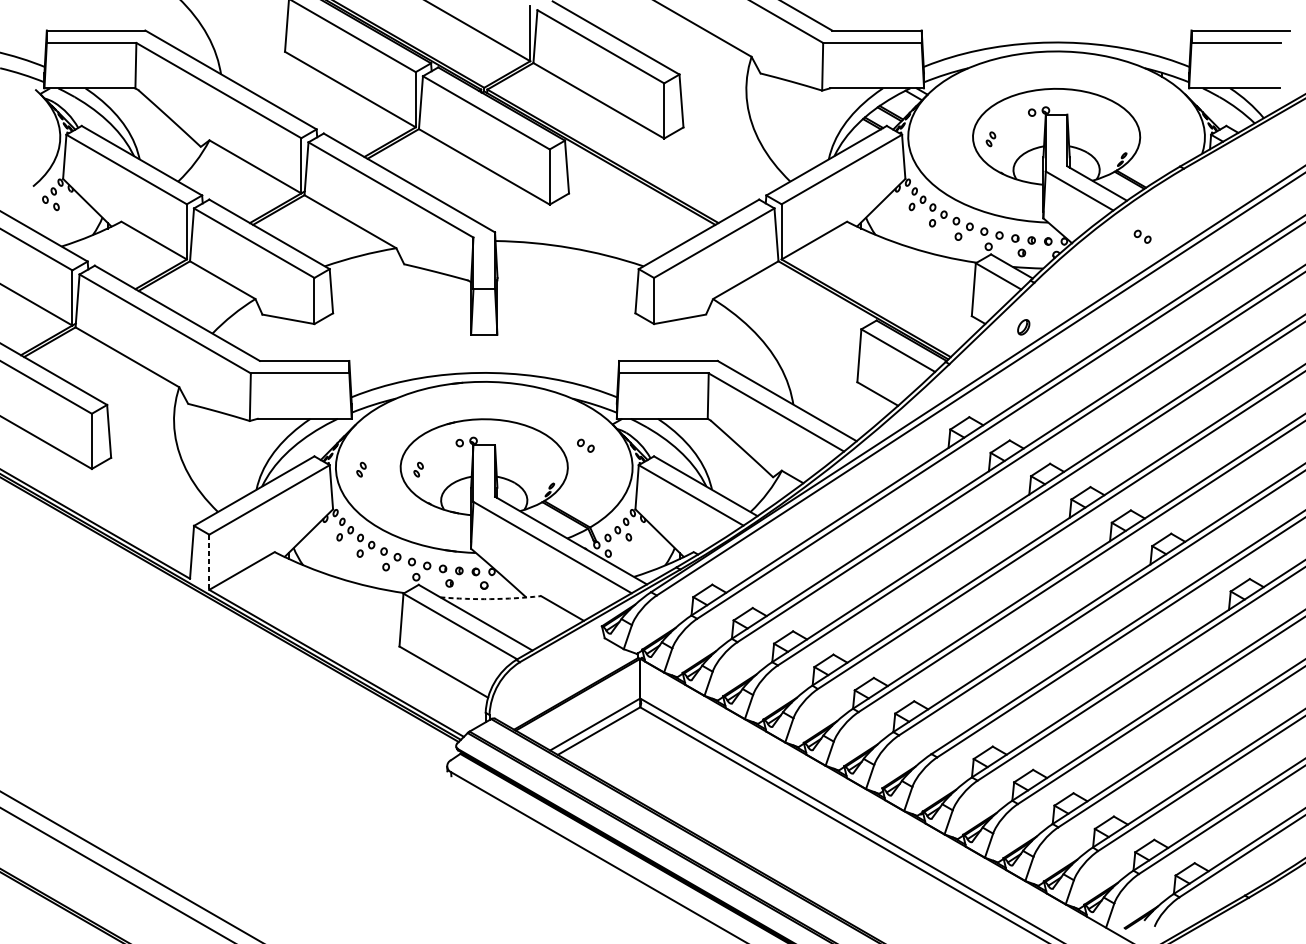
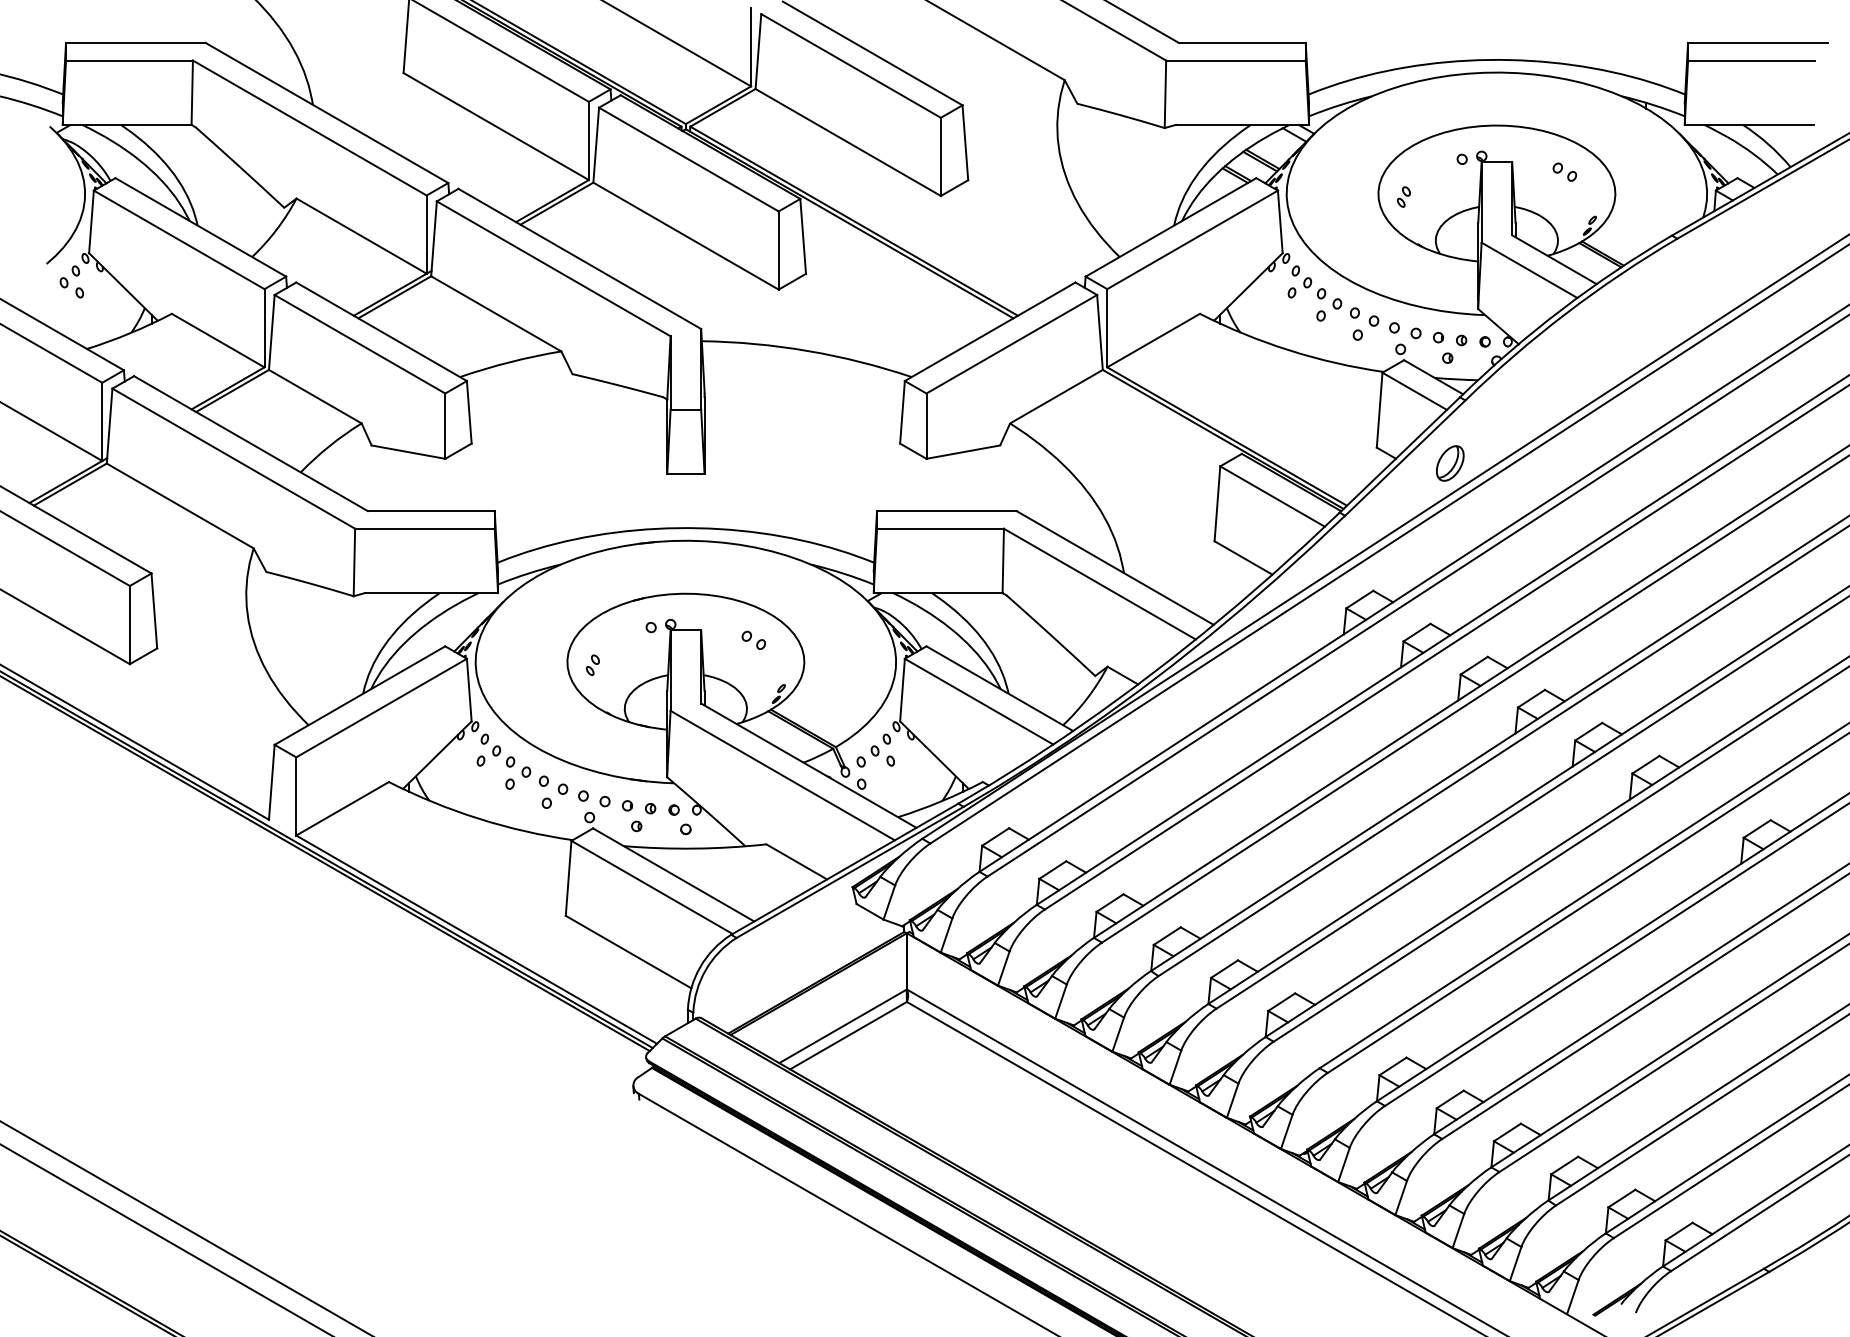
part: (1142, 236) -> (1564, 171), moved
part: (1023, 327) -> (1450, 463), size x1.67
part: (585, 445) -> (753, 639), moved
part: (361, 469) -> (511, 664), removed
line: (209, 562) -> (296, 796), dashed -> solid
arc: (491, 599) -> (695, 848), dashed -> solid

